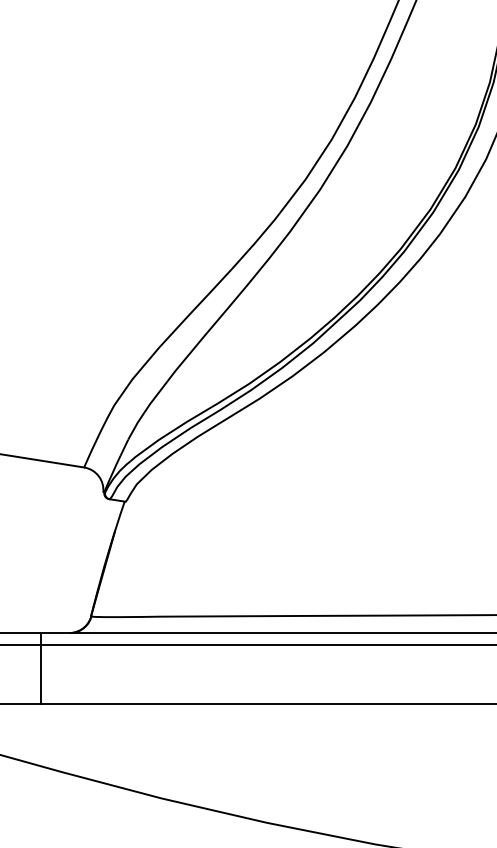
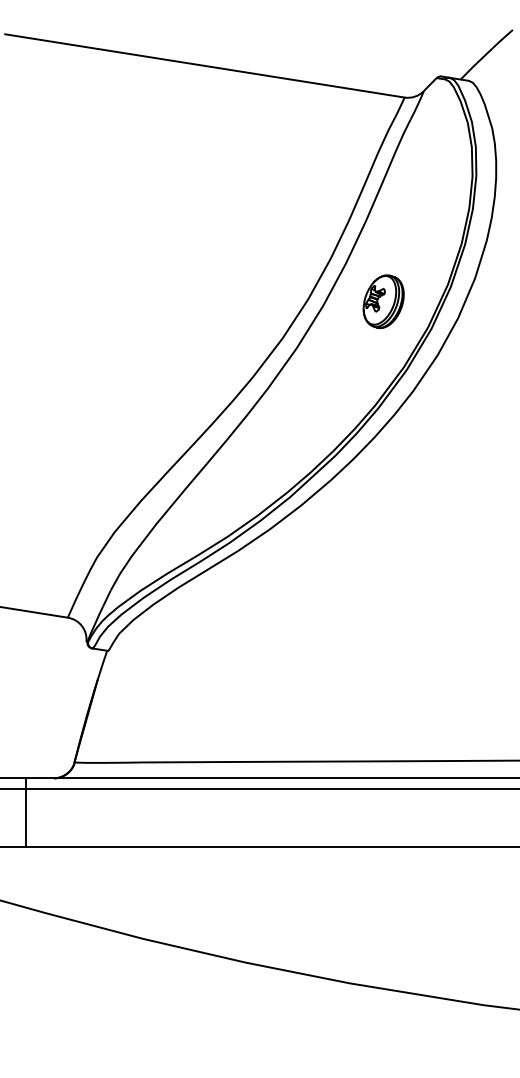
part: (409, 141) -> (383, 301), added

